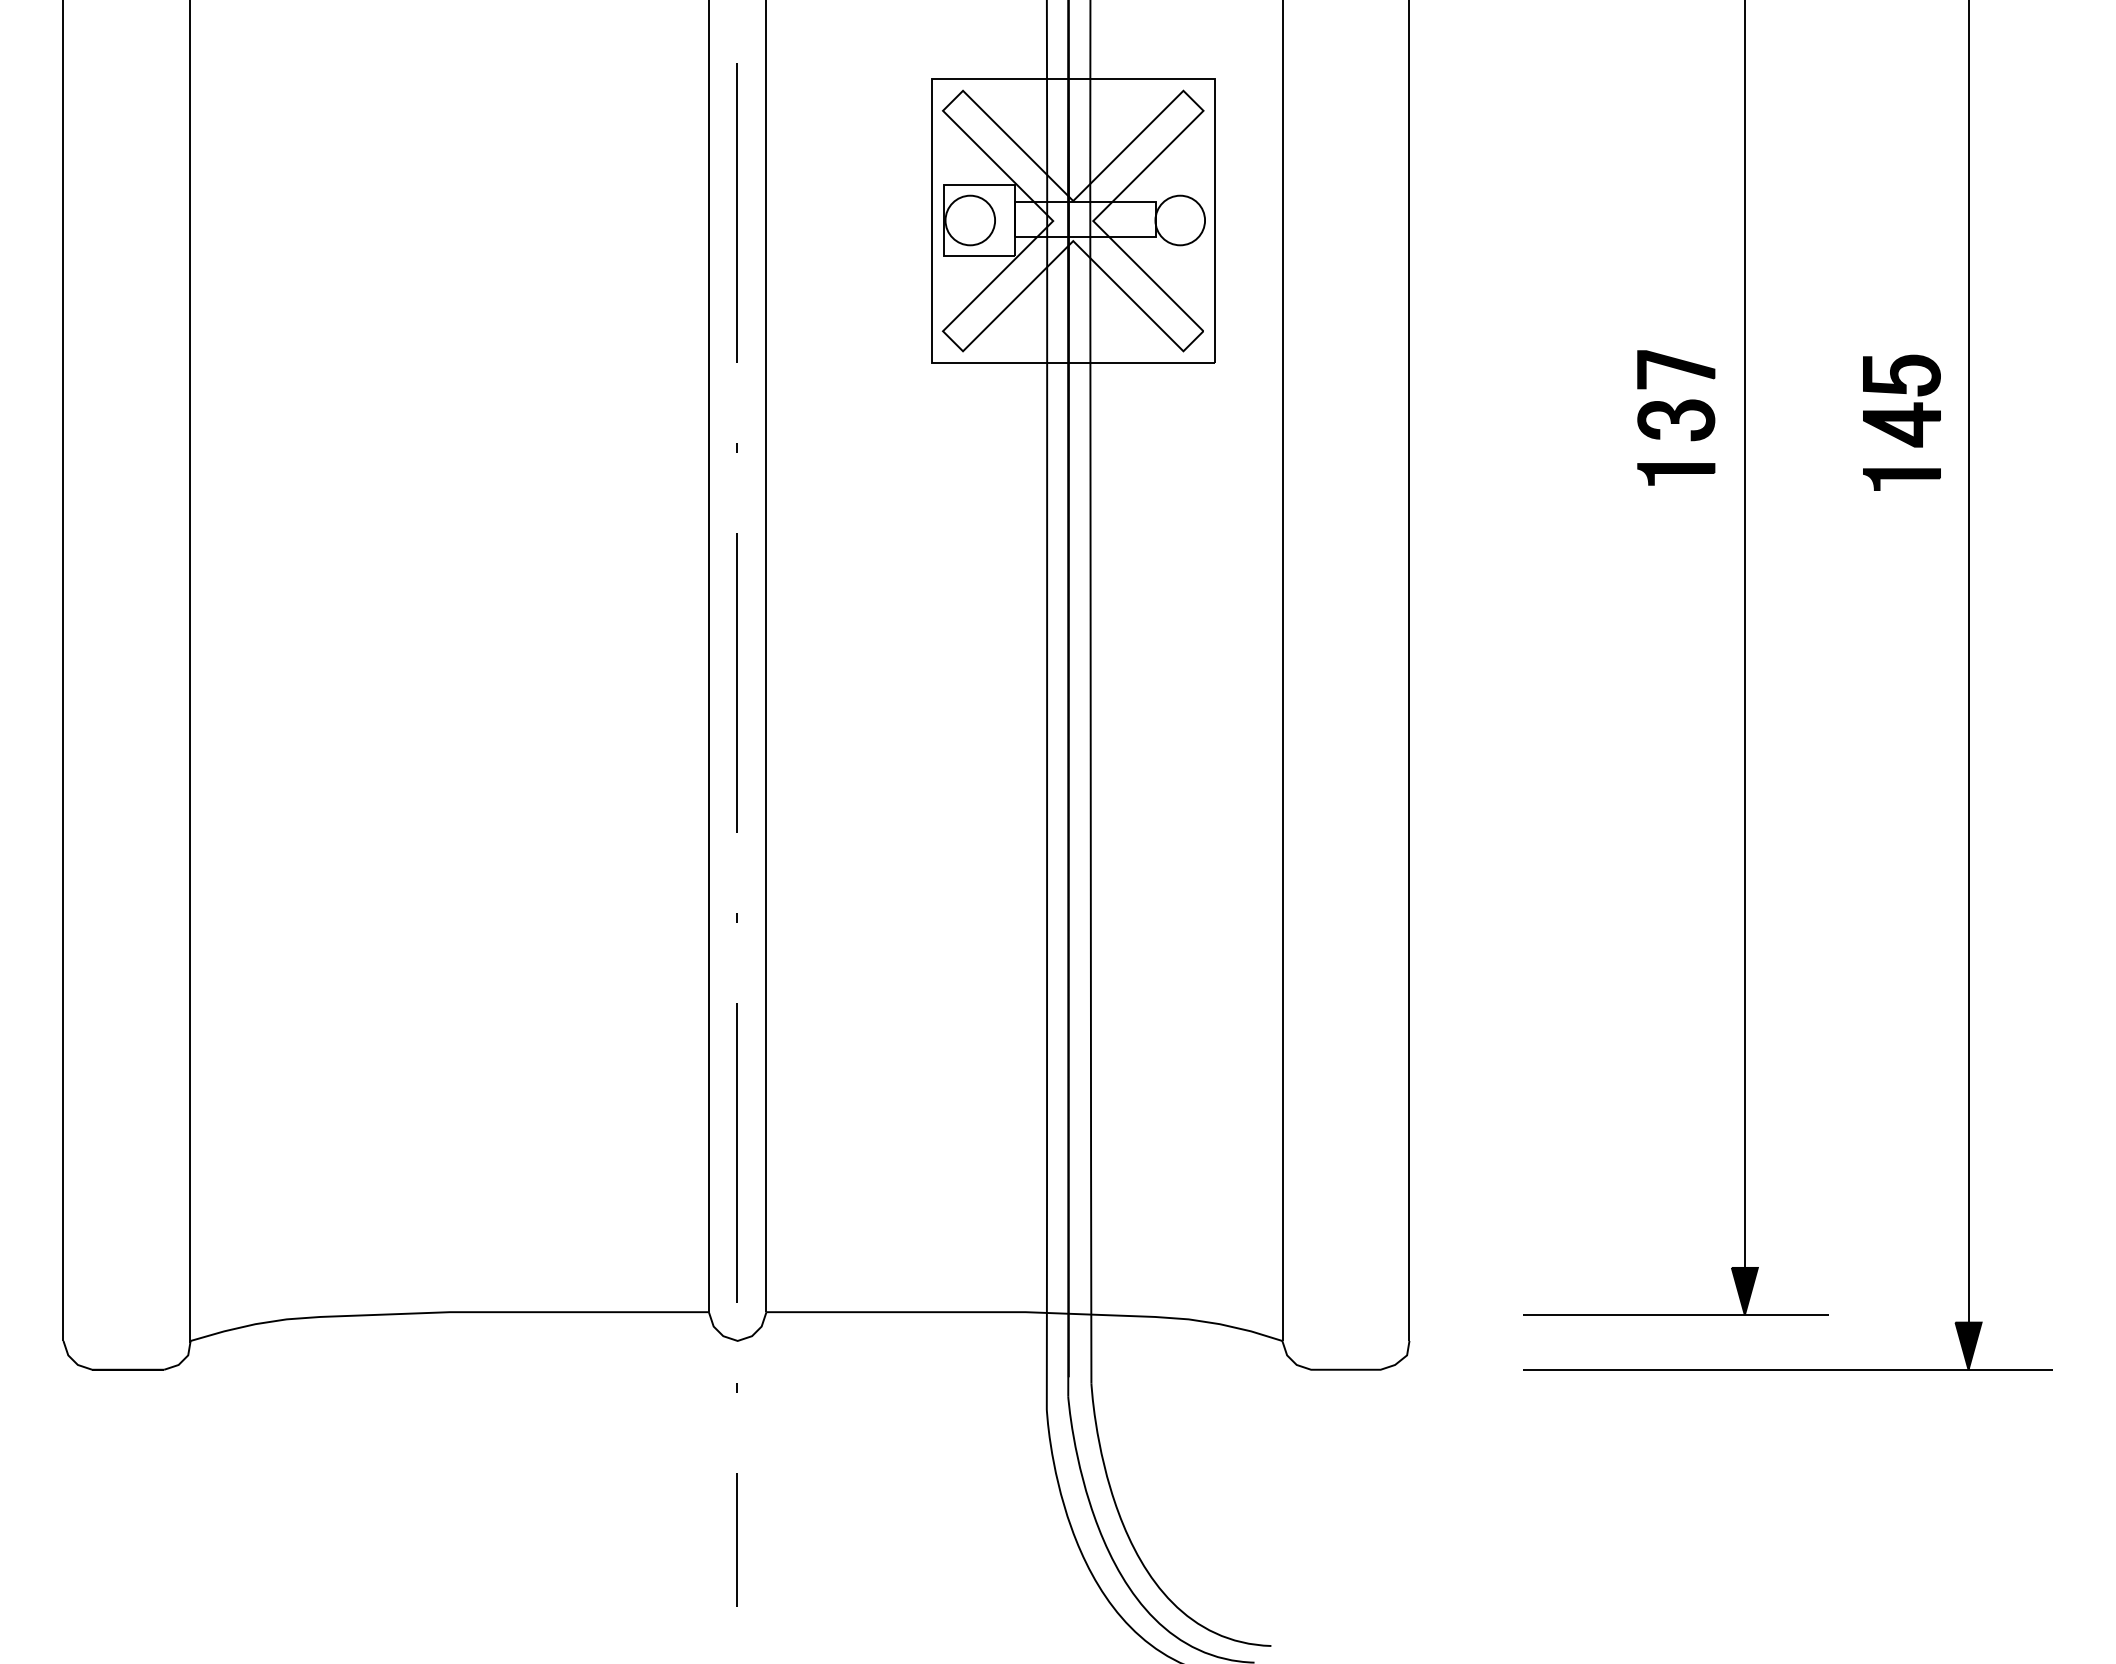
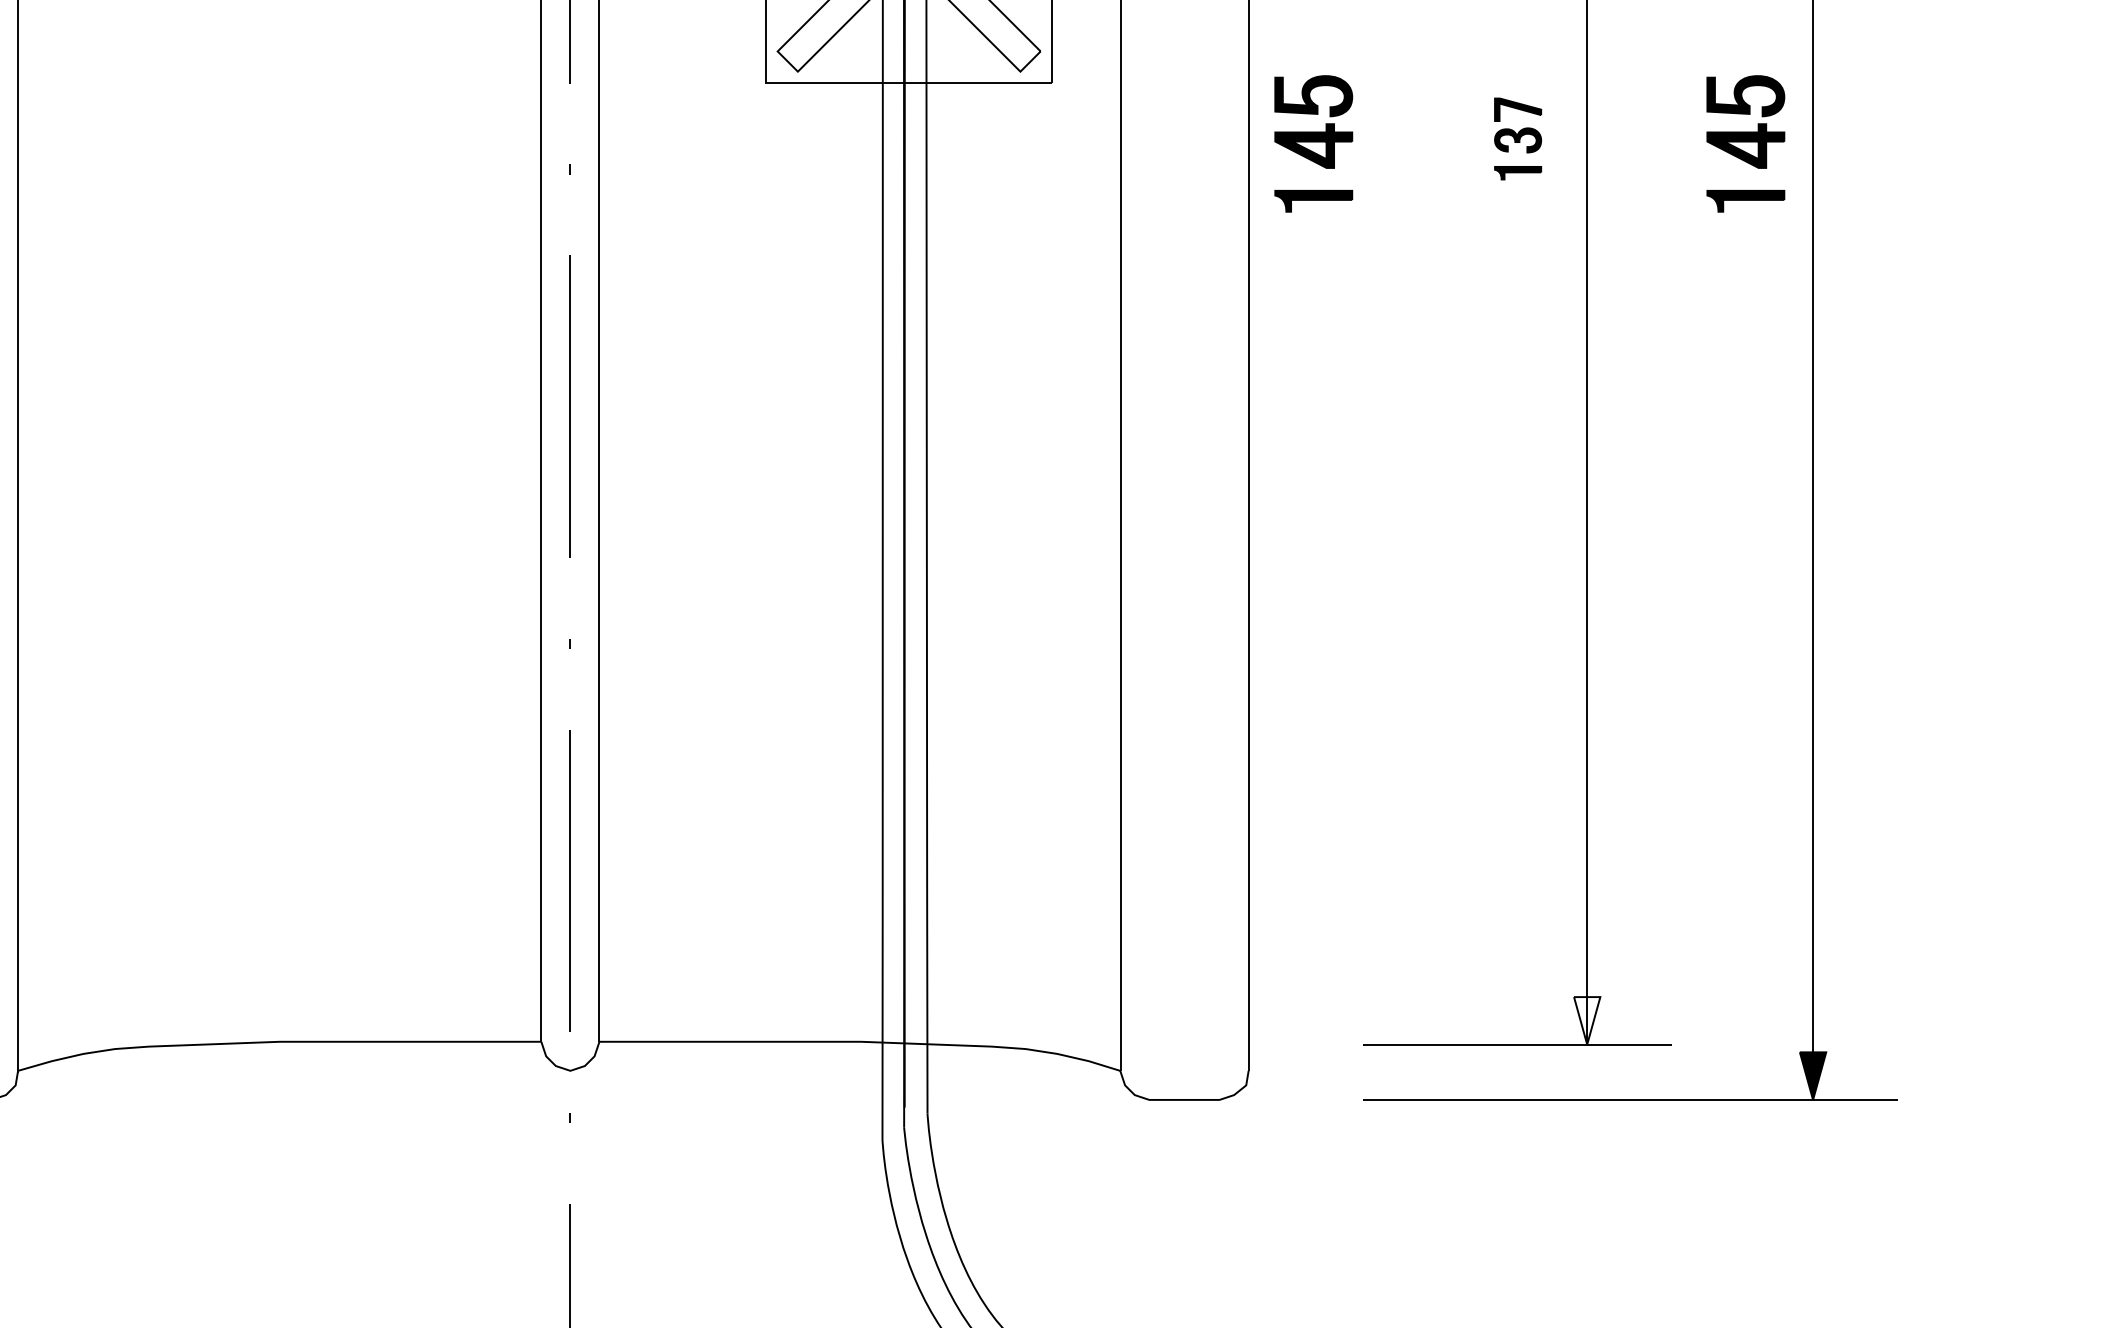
part: (1676, 417) -> (1518, 138), size x0.6
part: (1473, 422) -> (1313, 143), added
fill: (1744, 1291) -> (1586, 1020), removed

